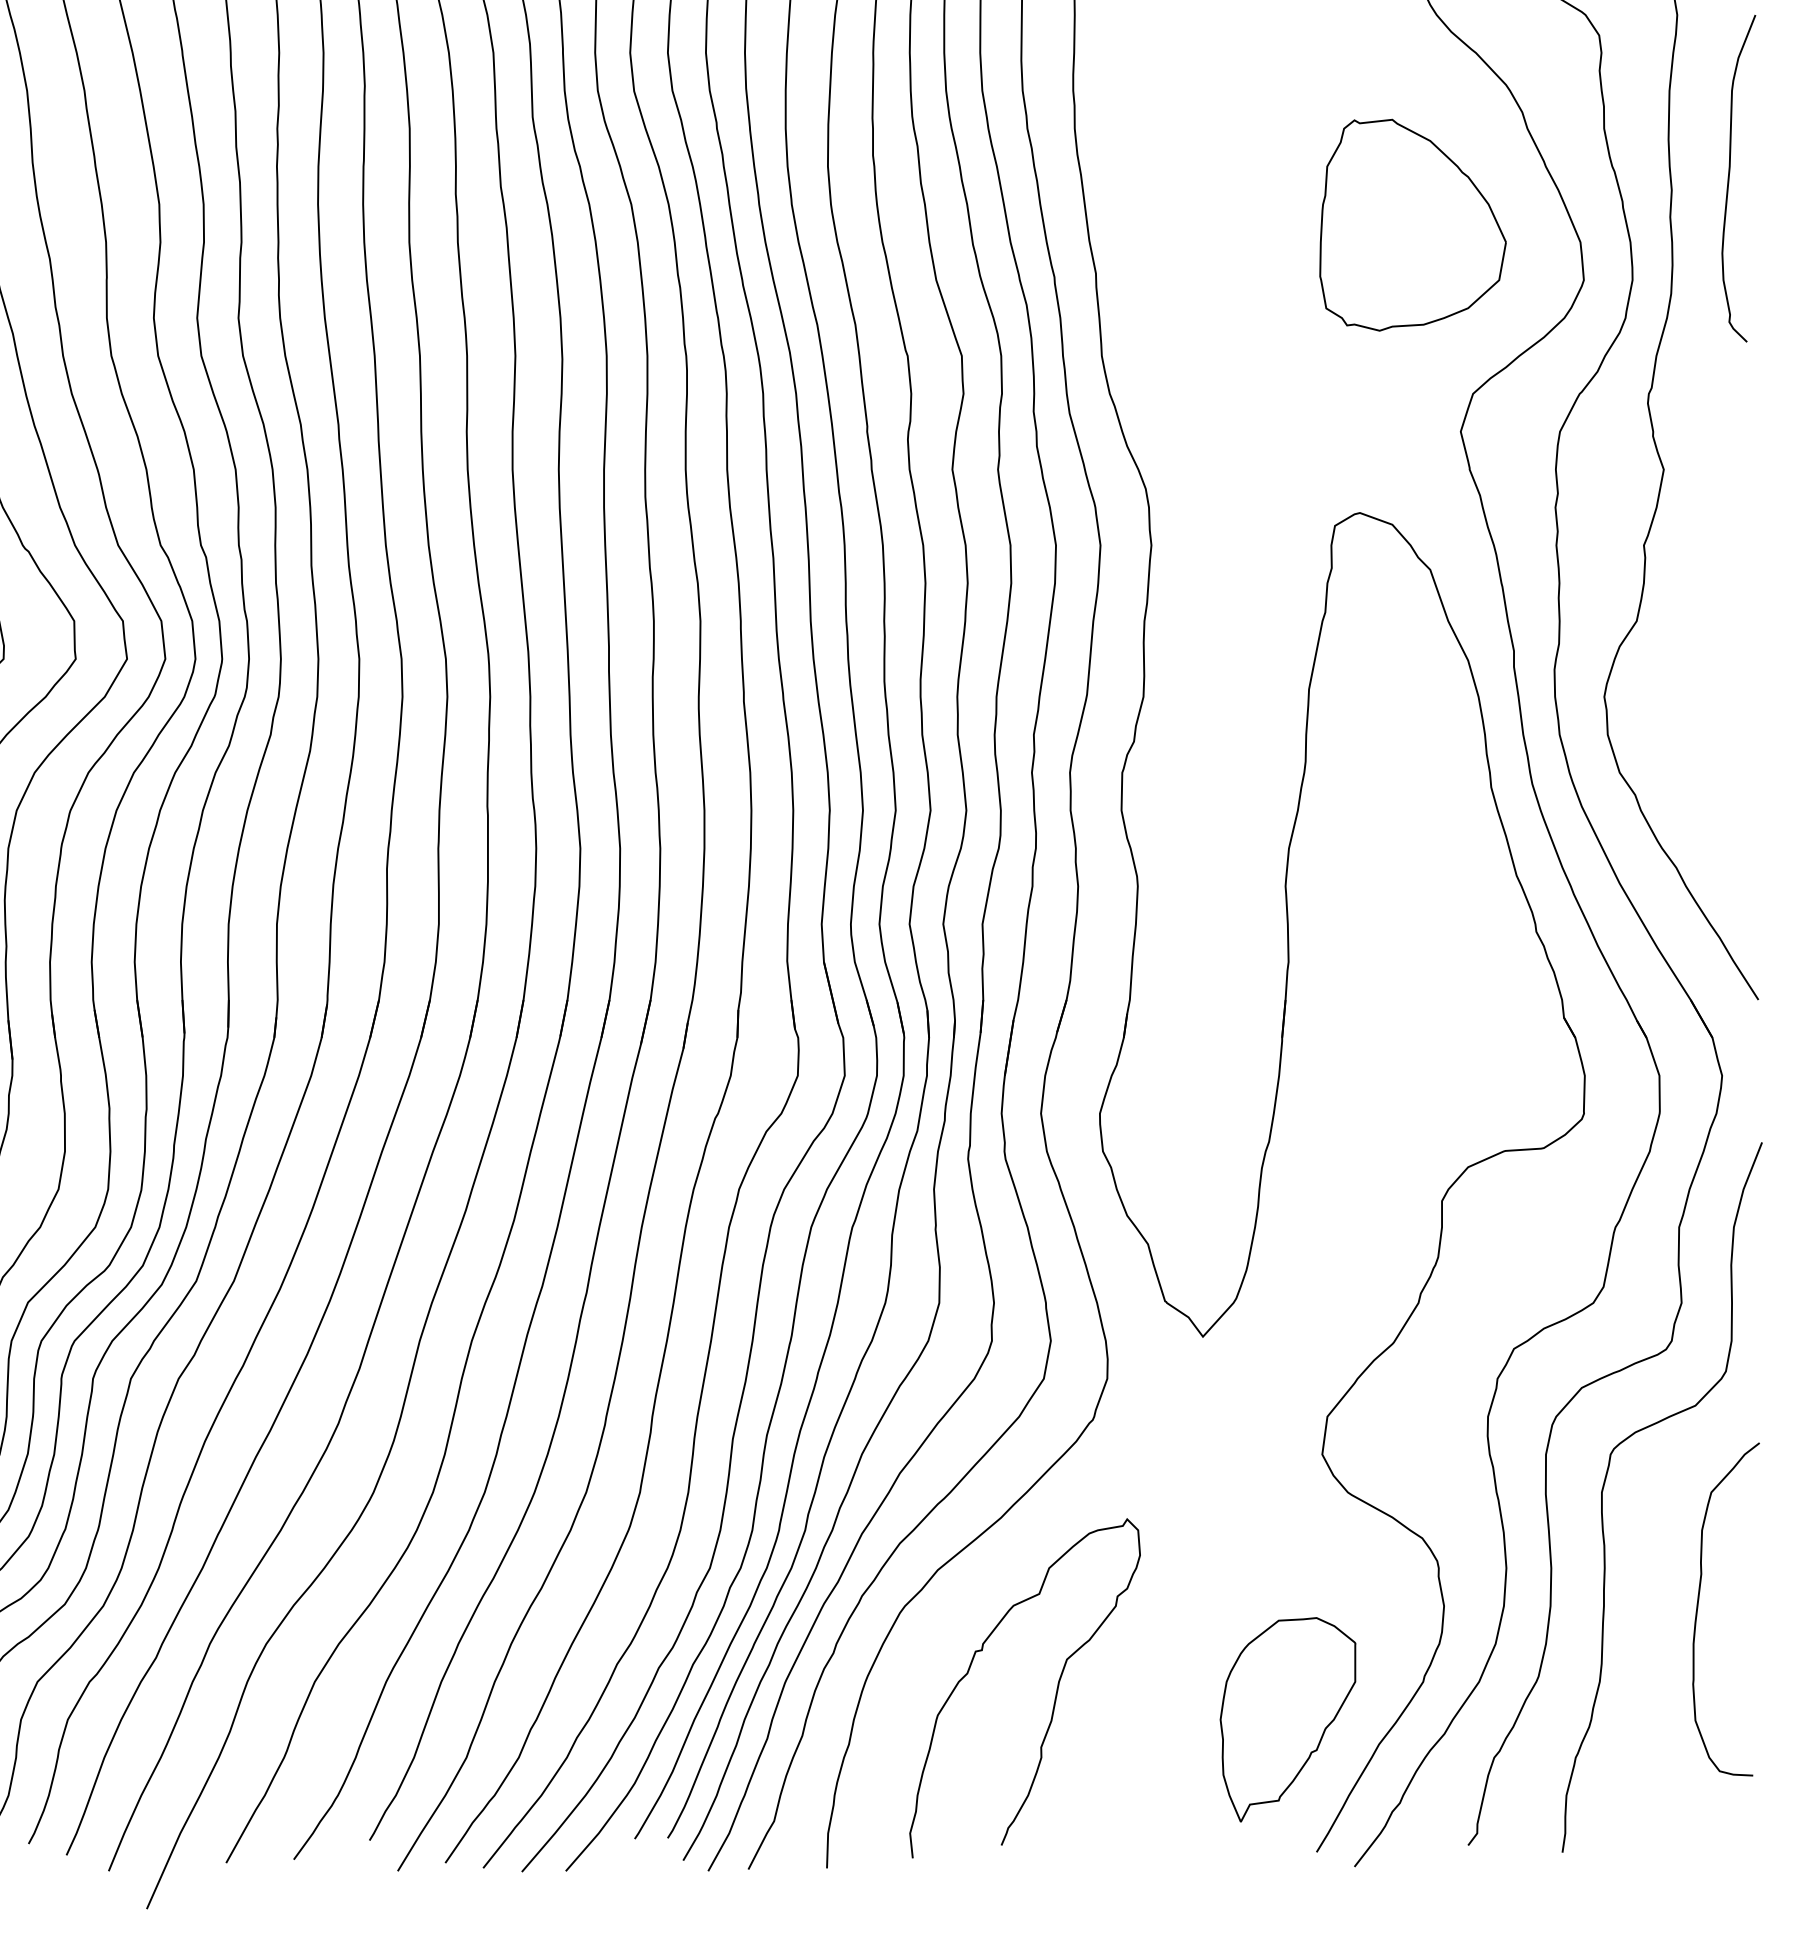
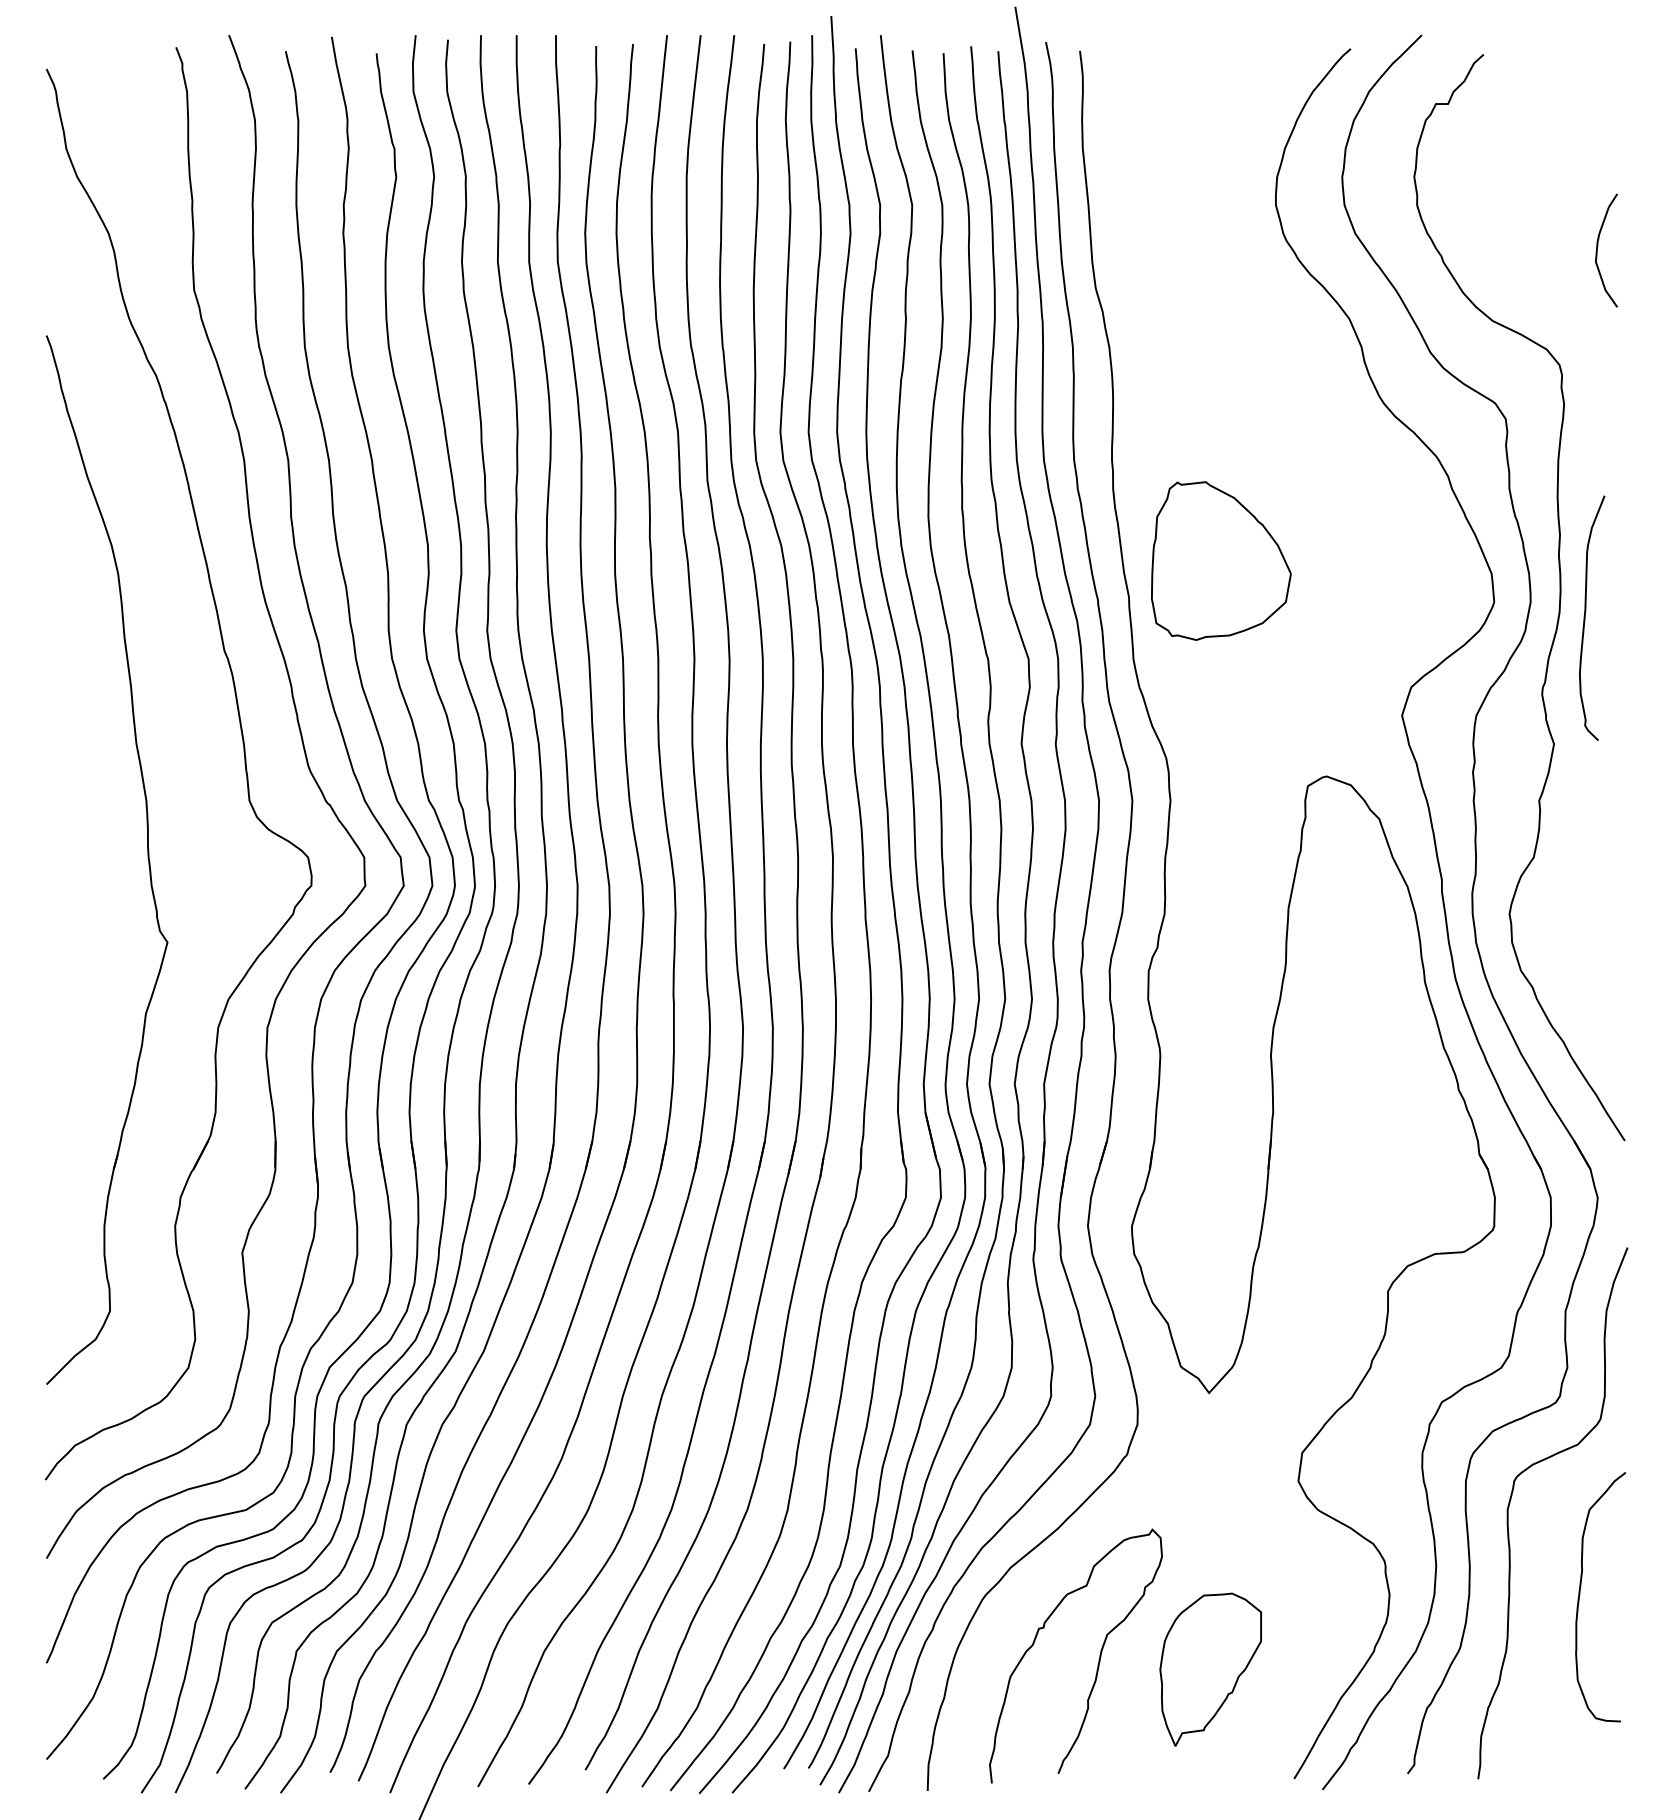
curve: (1729, 177) -> (1585, 617), moved
part: (1413, 224) -> (1221, 560), moved
part: (1287, 1719) -> (1210, 1669), moved

